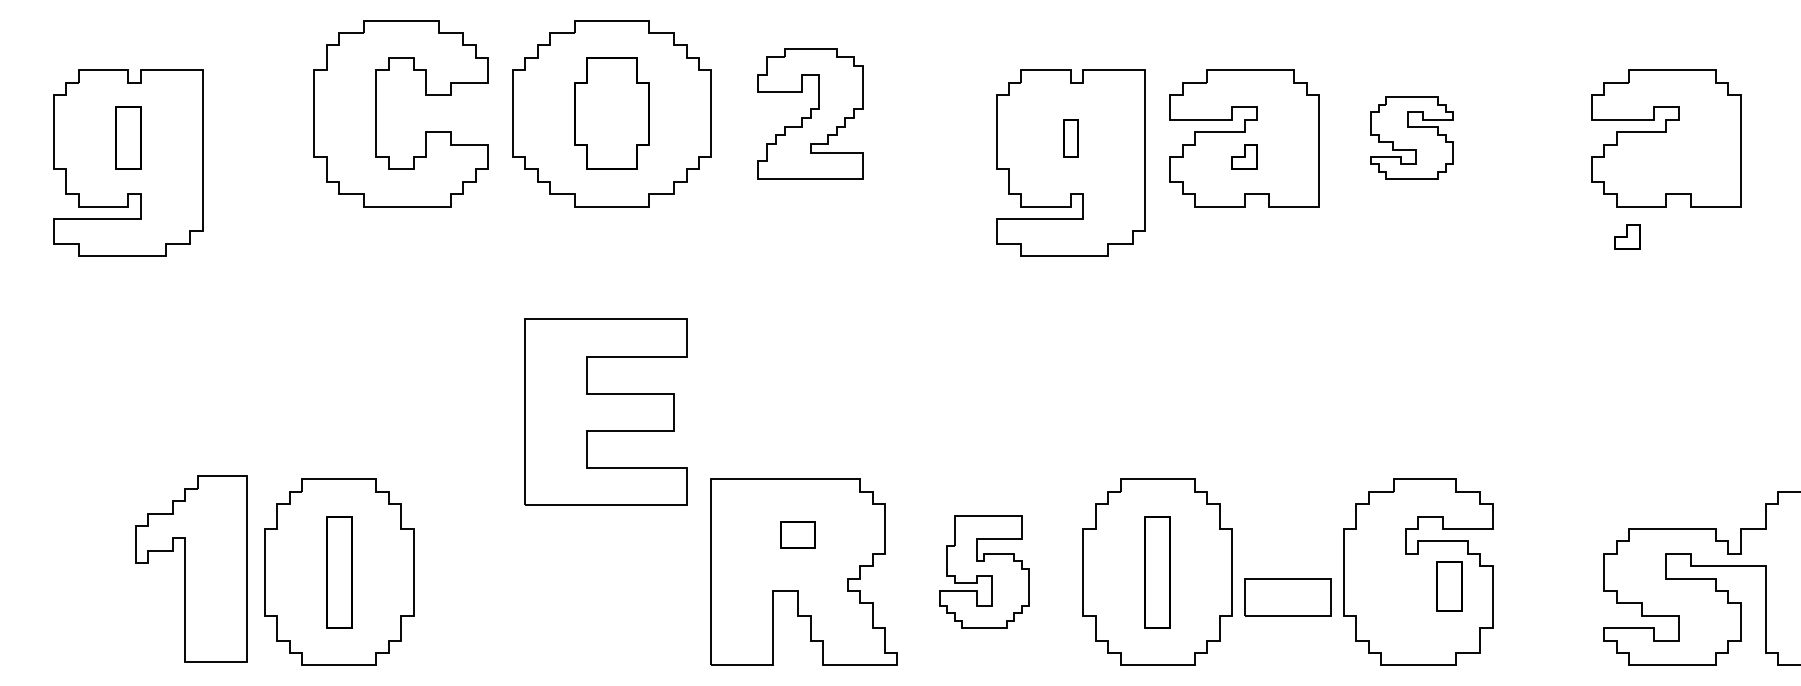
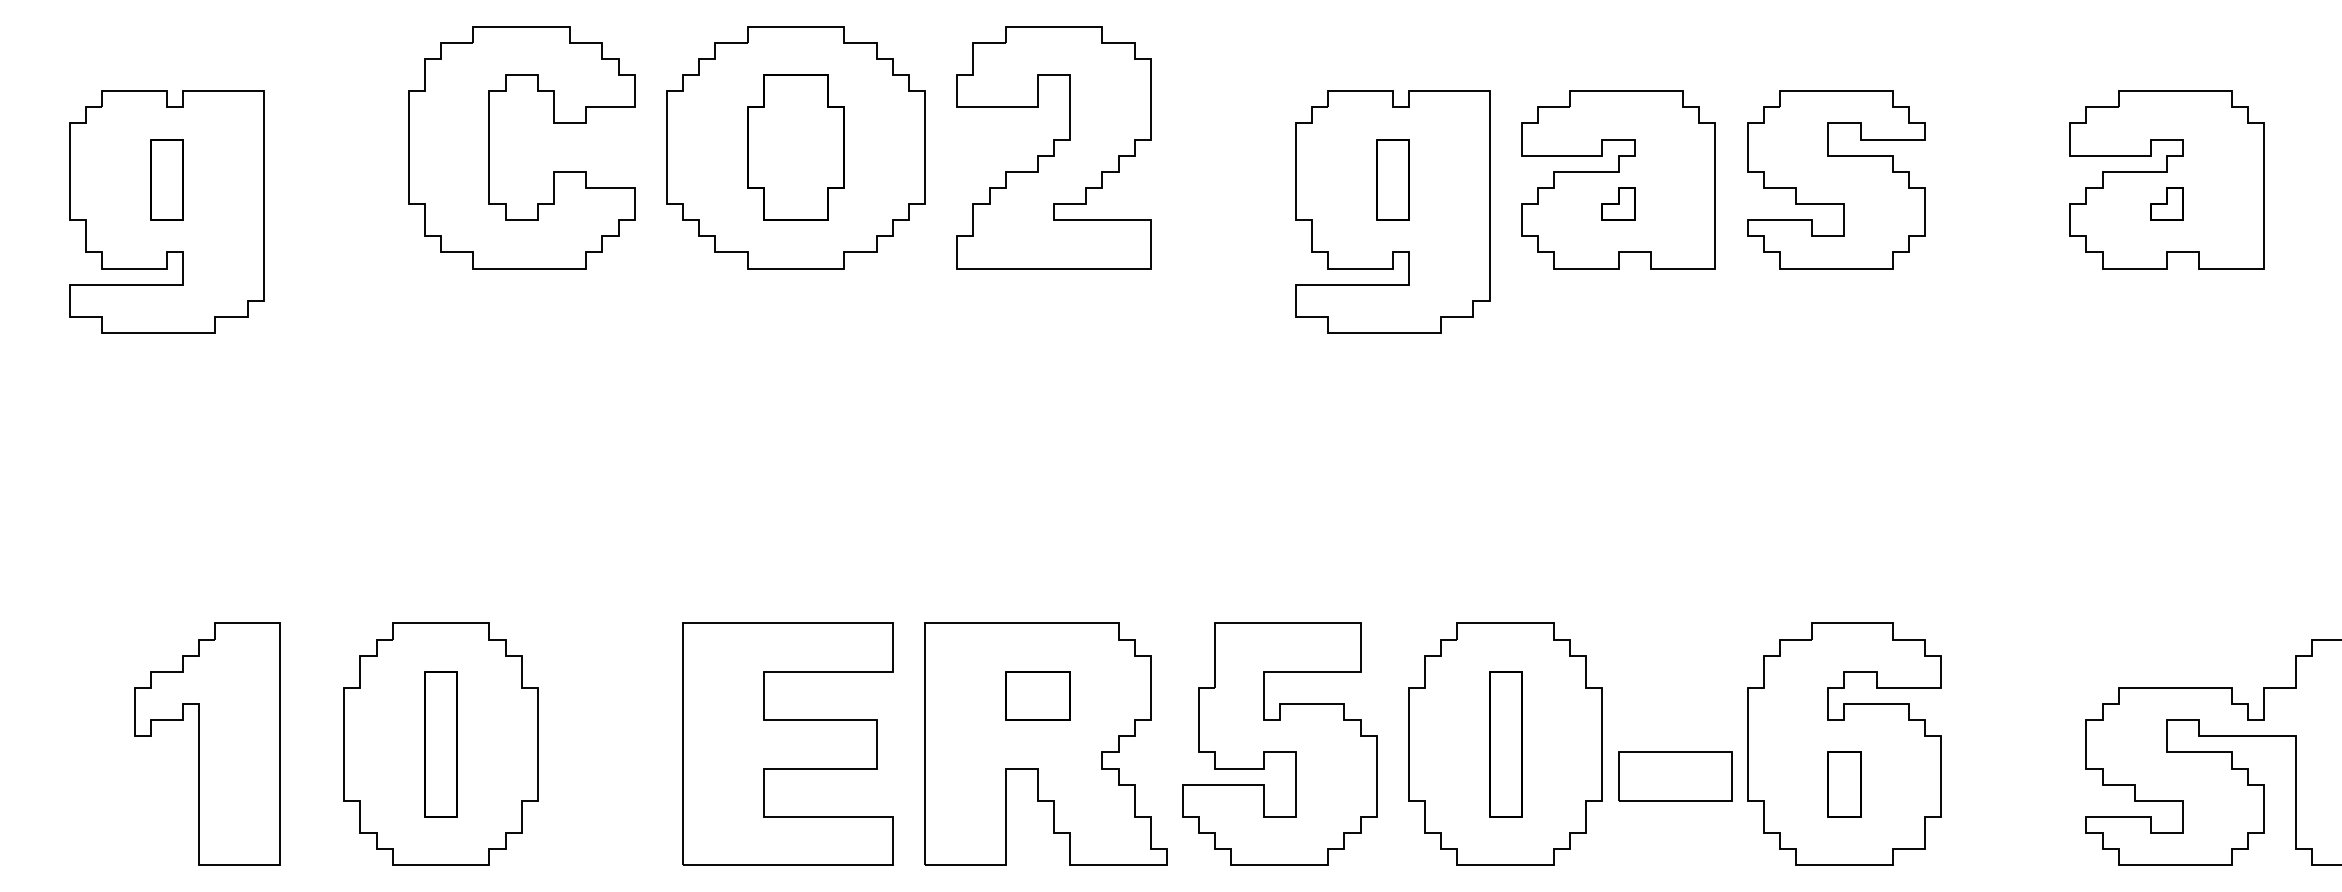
part: (810, 113) -> (1053, 147), size x1.43
part: (1070, 137) -> (1392, 178), size x1.67
part: (1411, 138) -> (1835, 180), size x1.67
part: (1627, 236) -> (2167, 203), moved
part: (605, 411) -> (787, 743), moved
part: (797, 535) -> (1037, 696), size x1.43
part: (191, 568) -> (207, 743), moved
part: (984, 571) -> (1280, 743), size x1.67
part: (1449, 586) -> (1844, 784), moved

